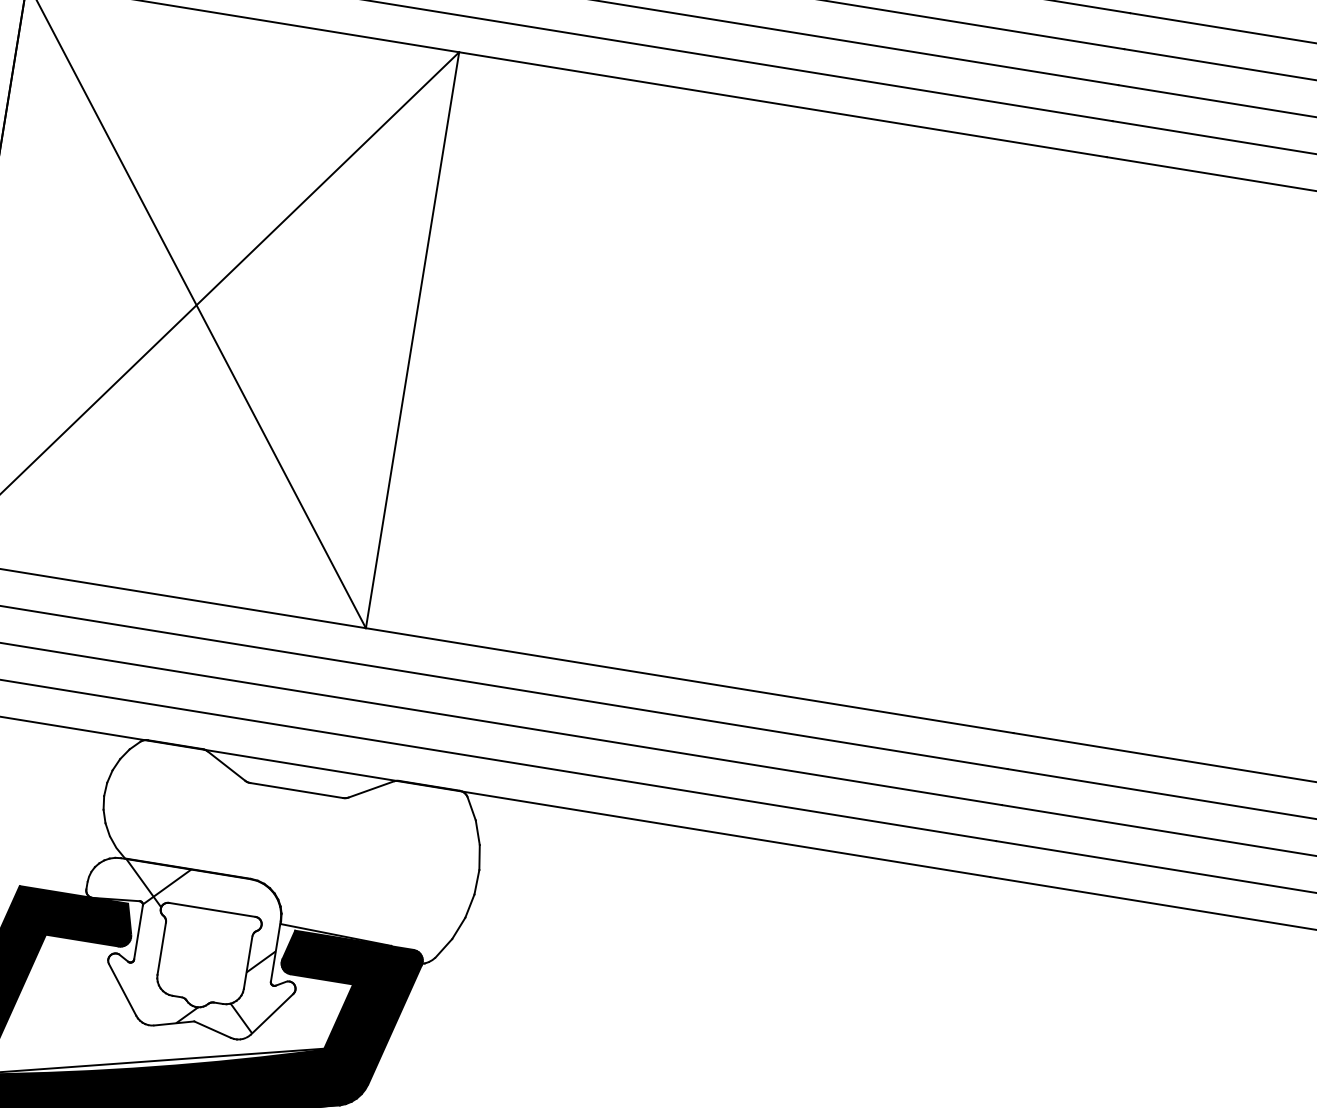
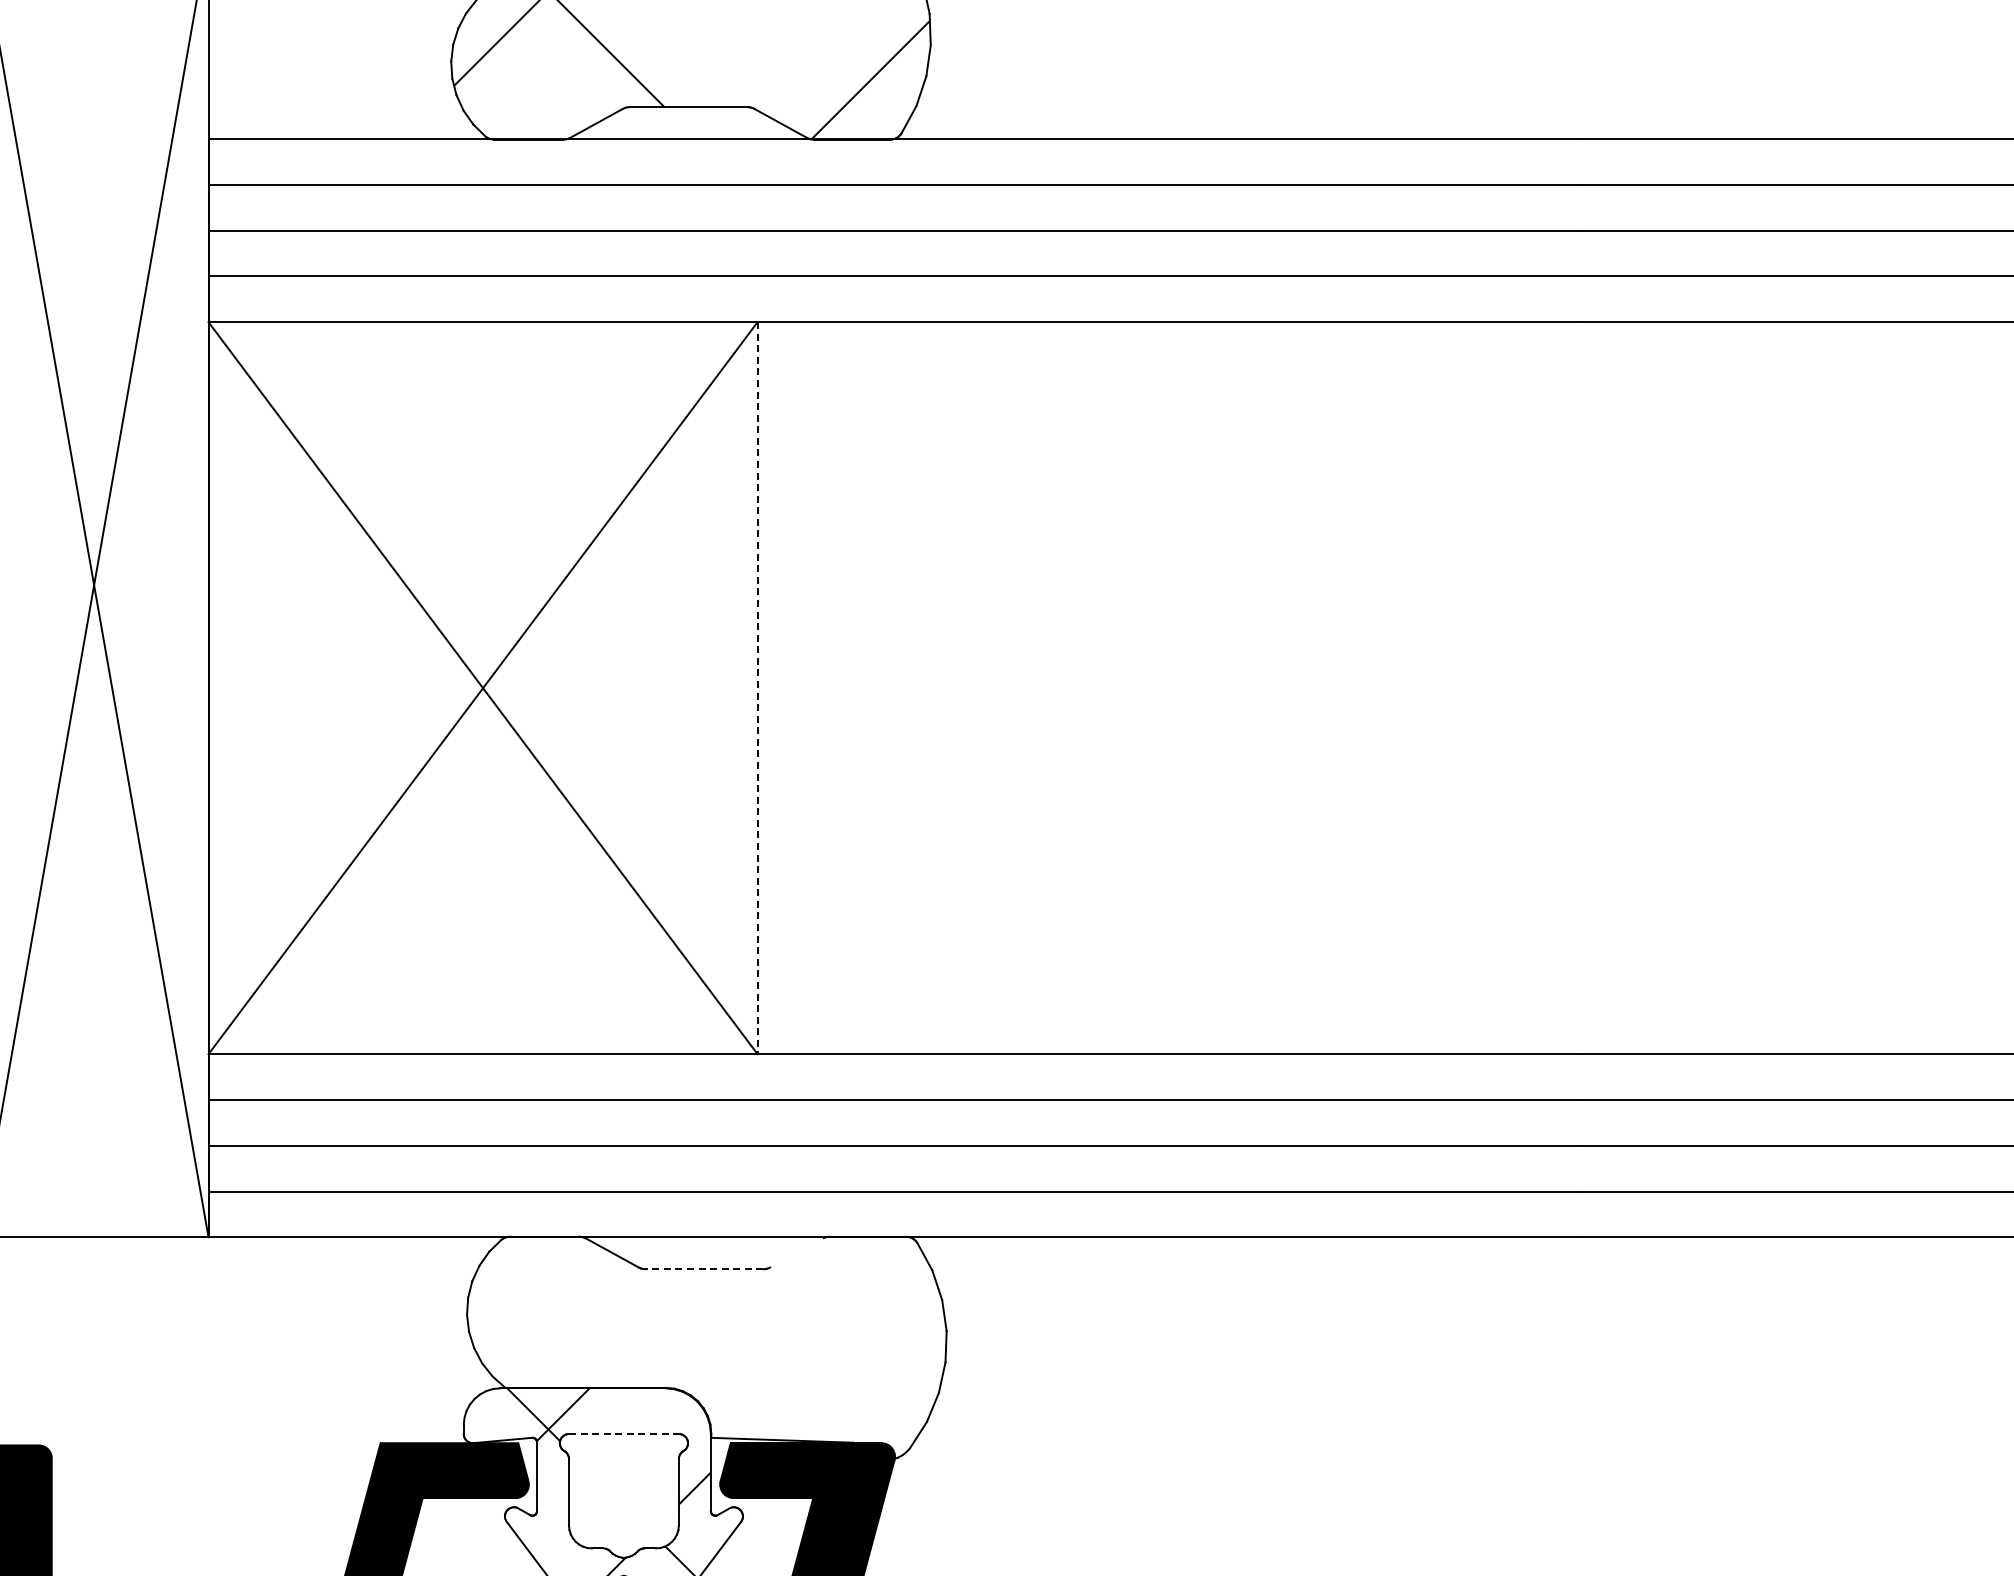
line: (412, 340) -> (757, 688), solid -> dashed
line: (371, 789) -> (796, 1252), removed
line: (295, 790) -> (703, 1269), solid -> dashed
line: (211, 910) -> (623, 1434), solid -> dashed

